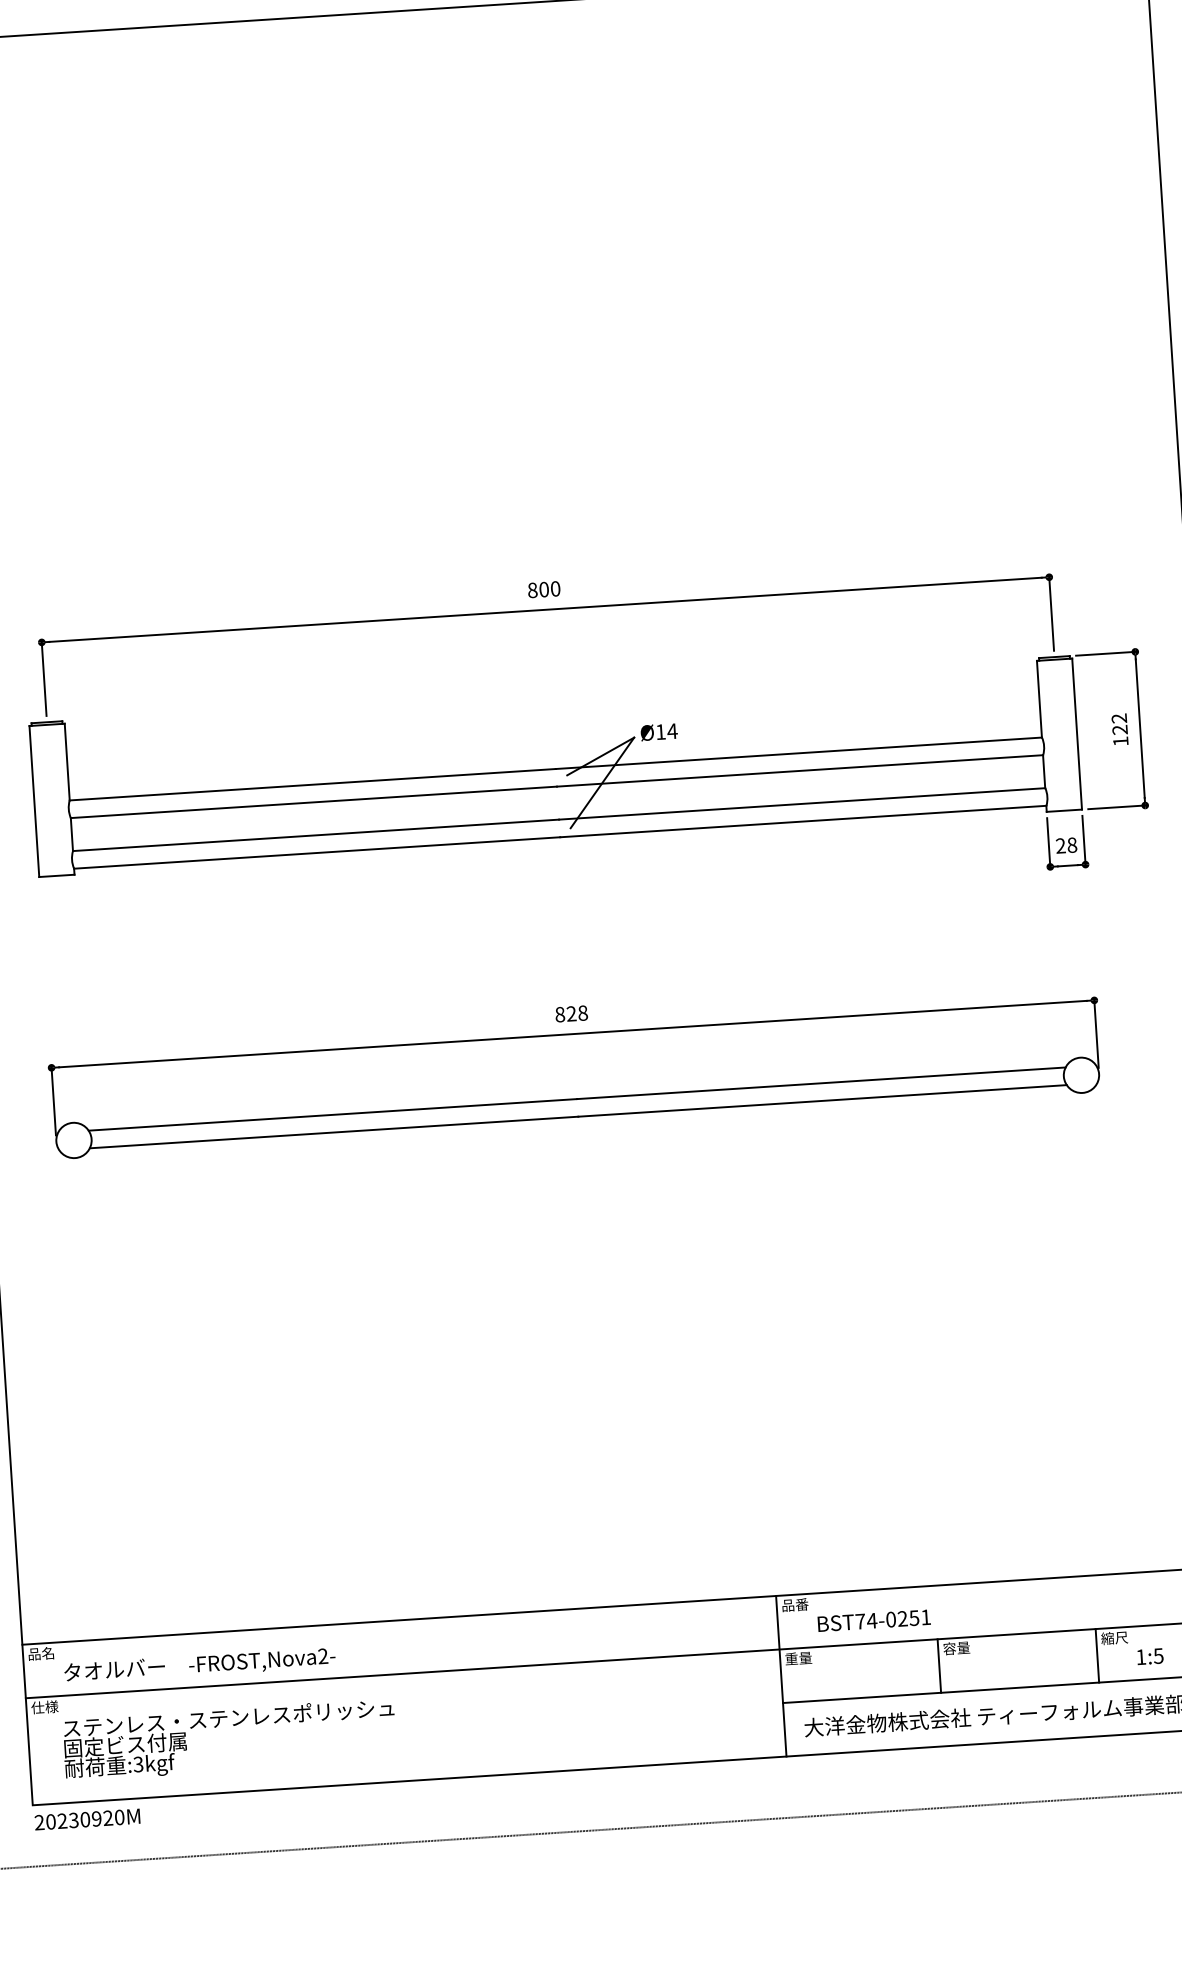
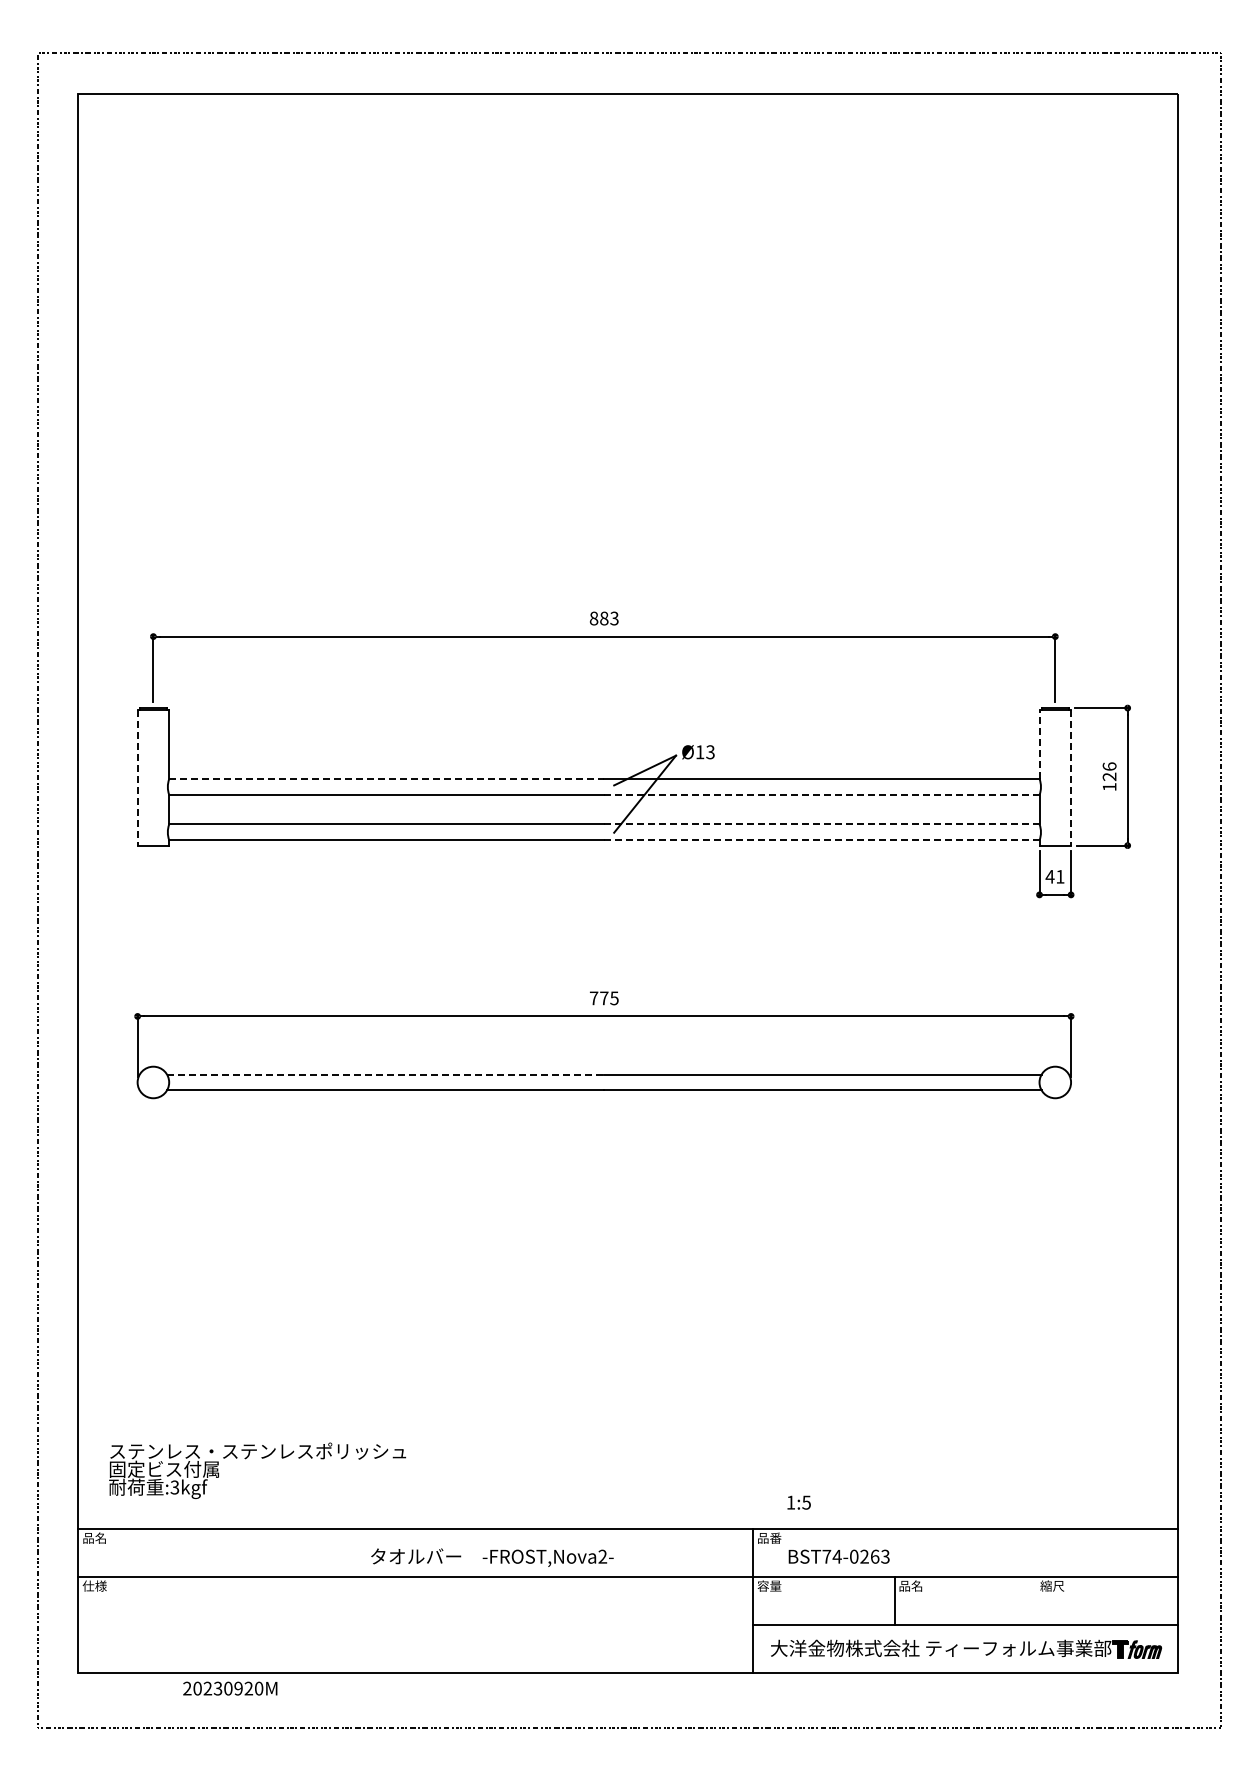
text: (549, 589) -> (609, 618), 800 -> 883
line: (1039, 698) -> (1039, 744), solid -> dashed
text: (1119, 718) -> (1109, 766), 122 -> 126
text: (672, 731) -> (710, 752), Ø14 -> Ø13
line: (1077, 734) -> (1071, 778), solid -> dashed
line: (799, 770) -> (821, 794), solid -> dashed
line: (312, 785) -> (386, 779), solid -> dashed
line: (34, 802) -> (137, 778), solid -> dashed
line: (801, 804) -> (821, 824), solid -> dashed
line: (802, 821) -> (821, 840), solid -> dashed
text: (1065, 845) -> (1054, 876), 28 -> 41
text: (570, 1014) -> (603, 998), 828 -> 775
line: (332, 1114) -> (385, 1074), solid -> dashed
text: (919, 1617) -> (879, 1556), BST74-0251 -> BST74-0263
text: (956, 1647) -> (910, 1585), 容量 -> 品名
line: (1097, 1655) -> (1036, 1600), removed
text: (1149, 1656) -> (798, 1502), moved
text: (790, 1658) -> (762, 1585), 重量 -> 容量
text: (200, 1665) -> (492, 1557), moved
text: (229, 1739) -> (257, 1470), moved
text: (87, 1819) -> (230, 1688), moved

